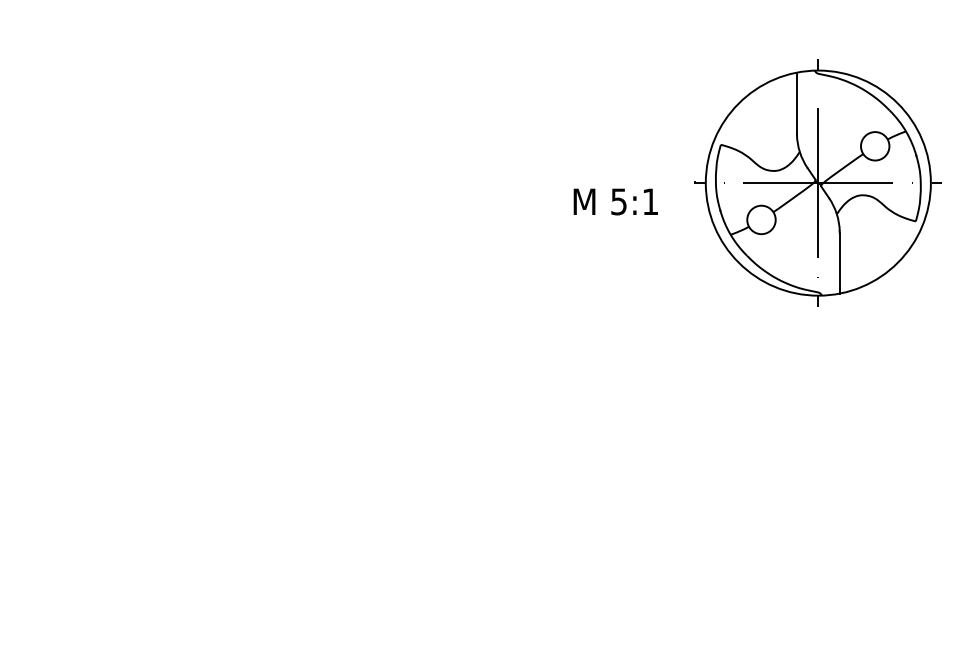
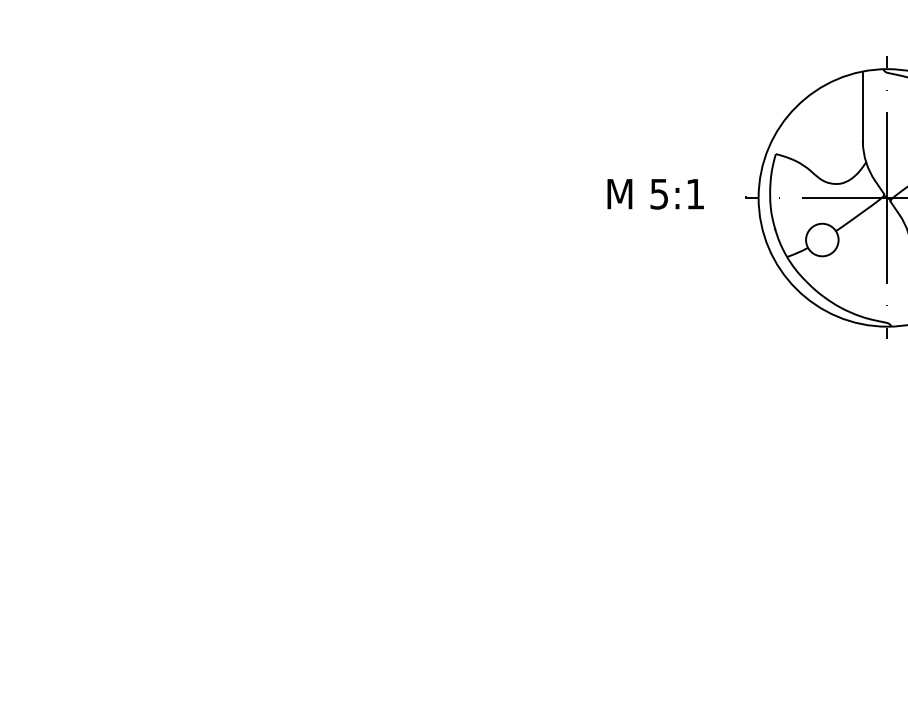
text: (615, 201) -> (655, 193), moved

